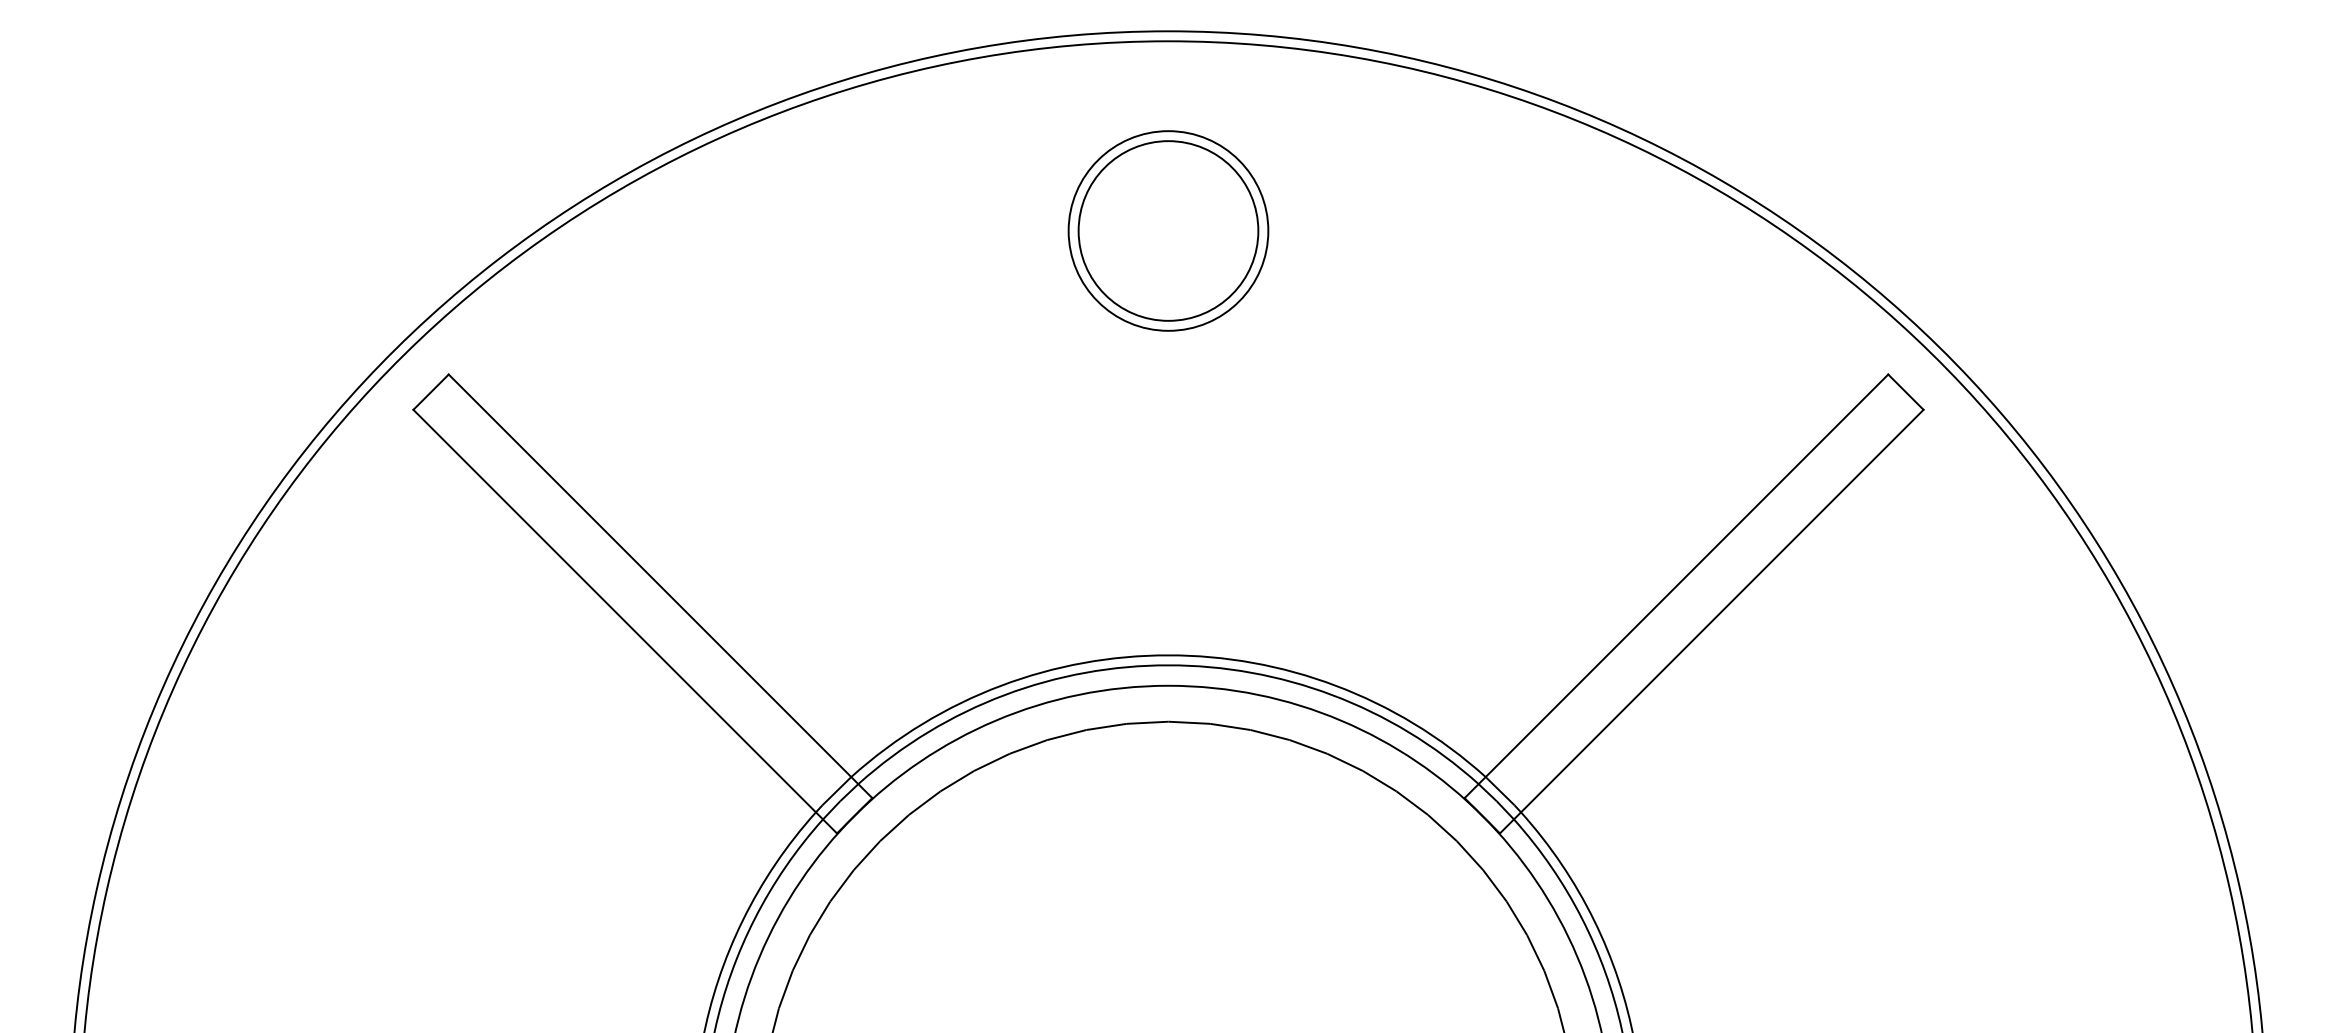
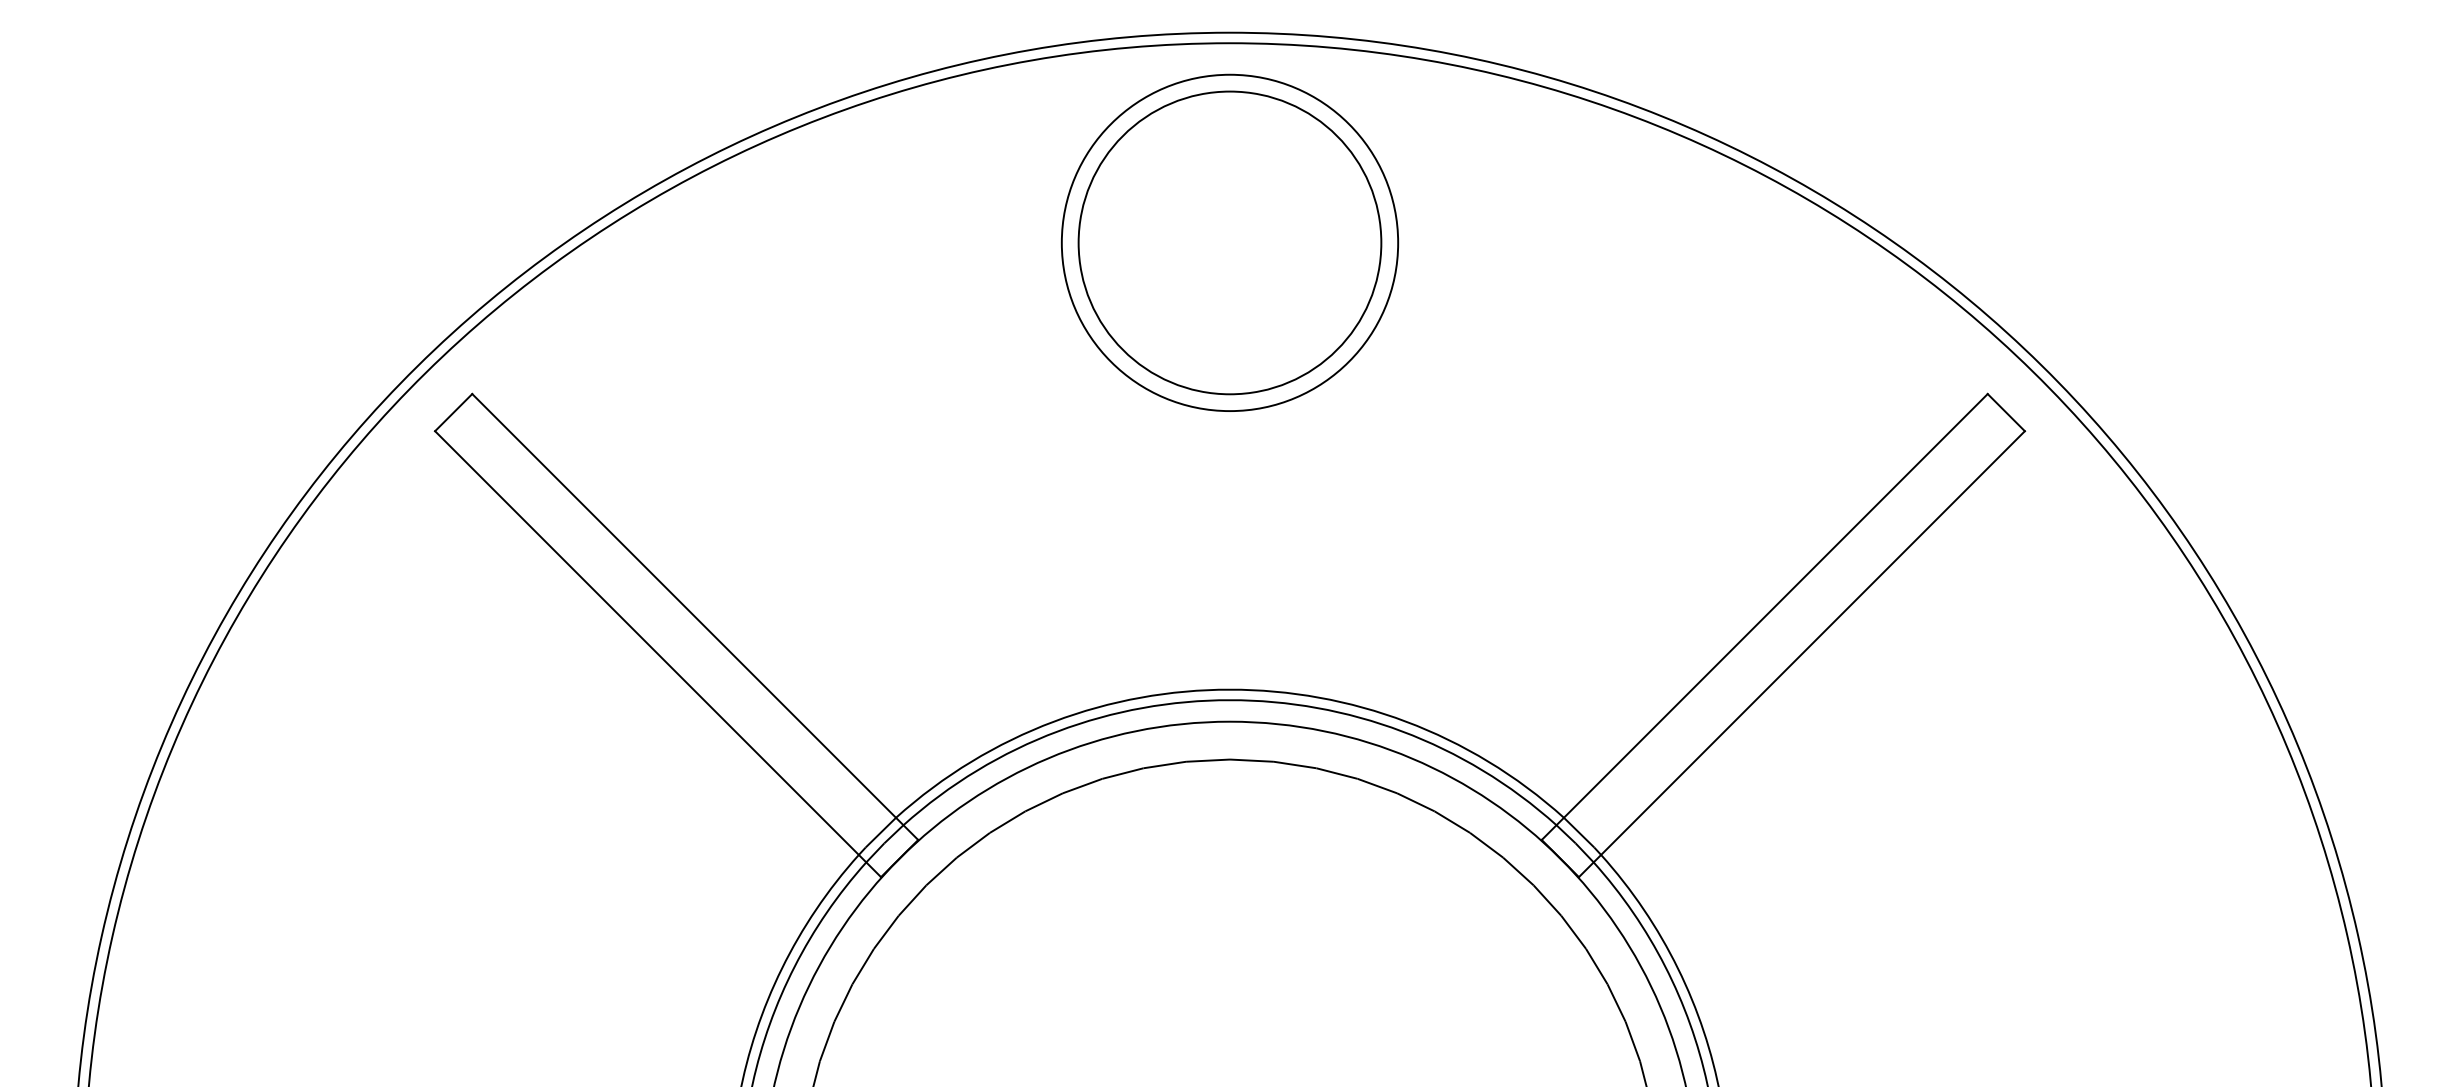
circle: (1168, 230) -> (1229, 242), size x1.6
circle: (1168, 230) -> (1229, 242), size x1.6

